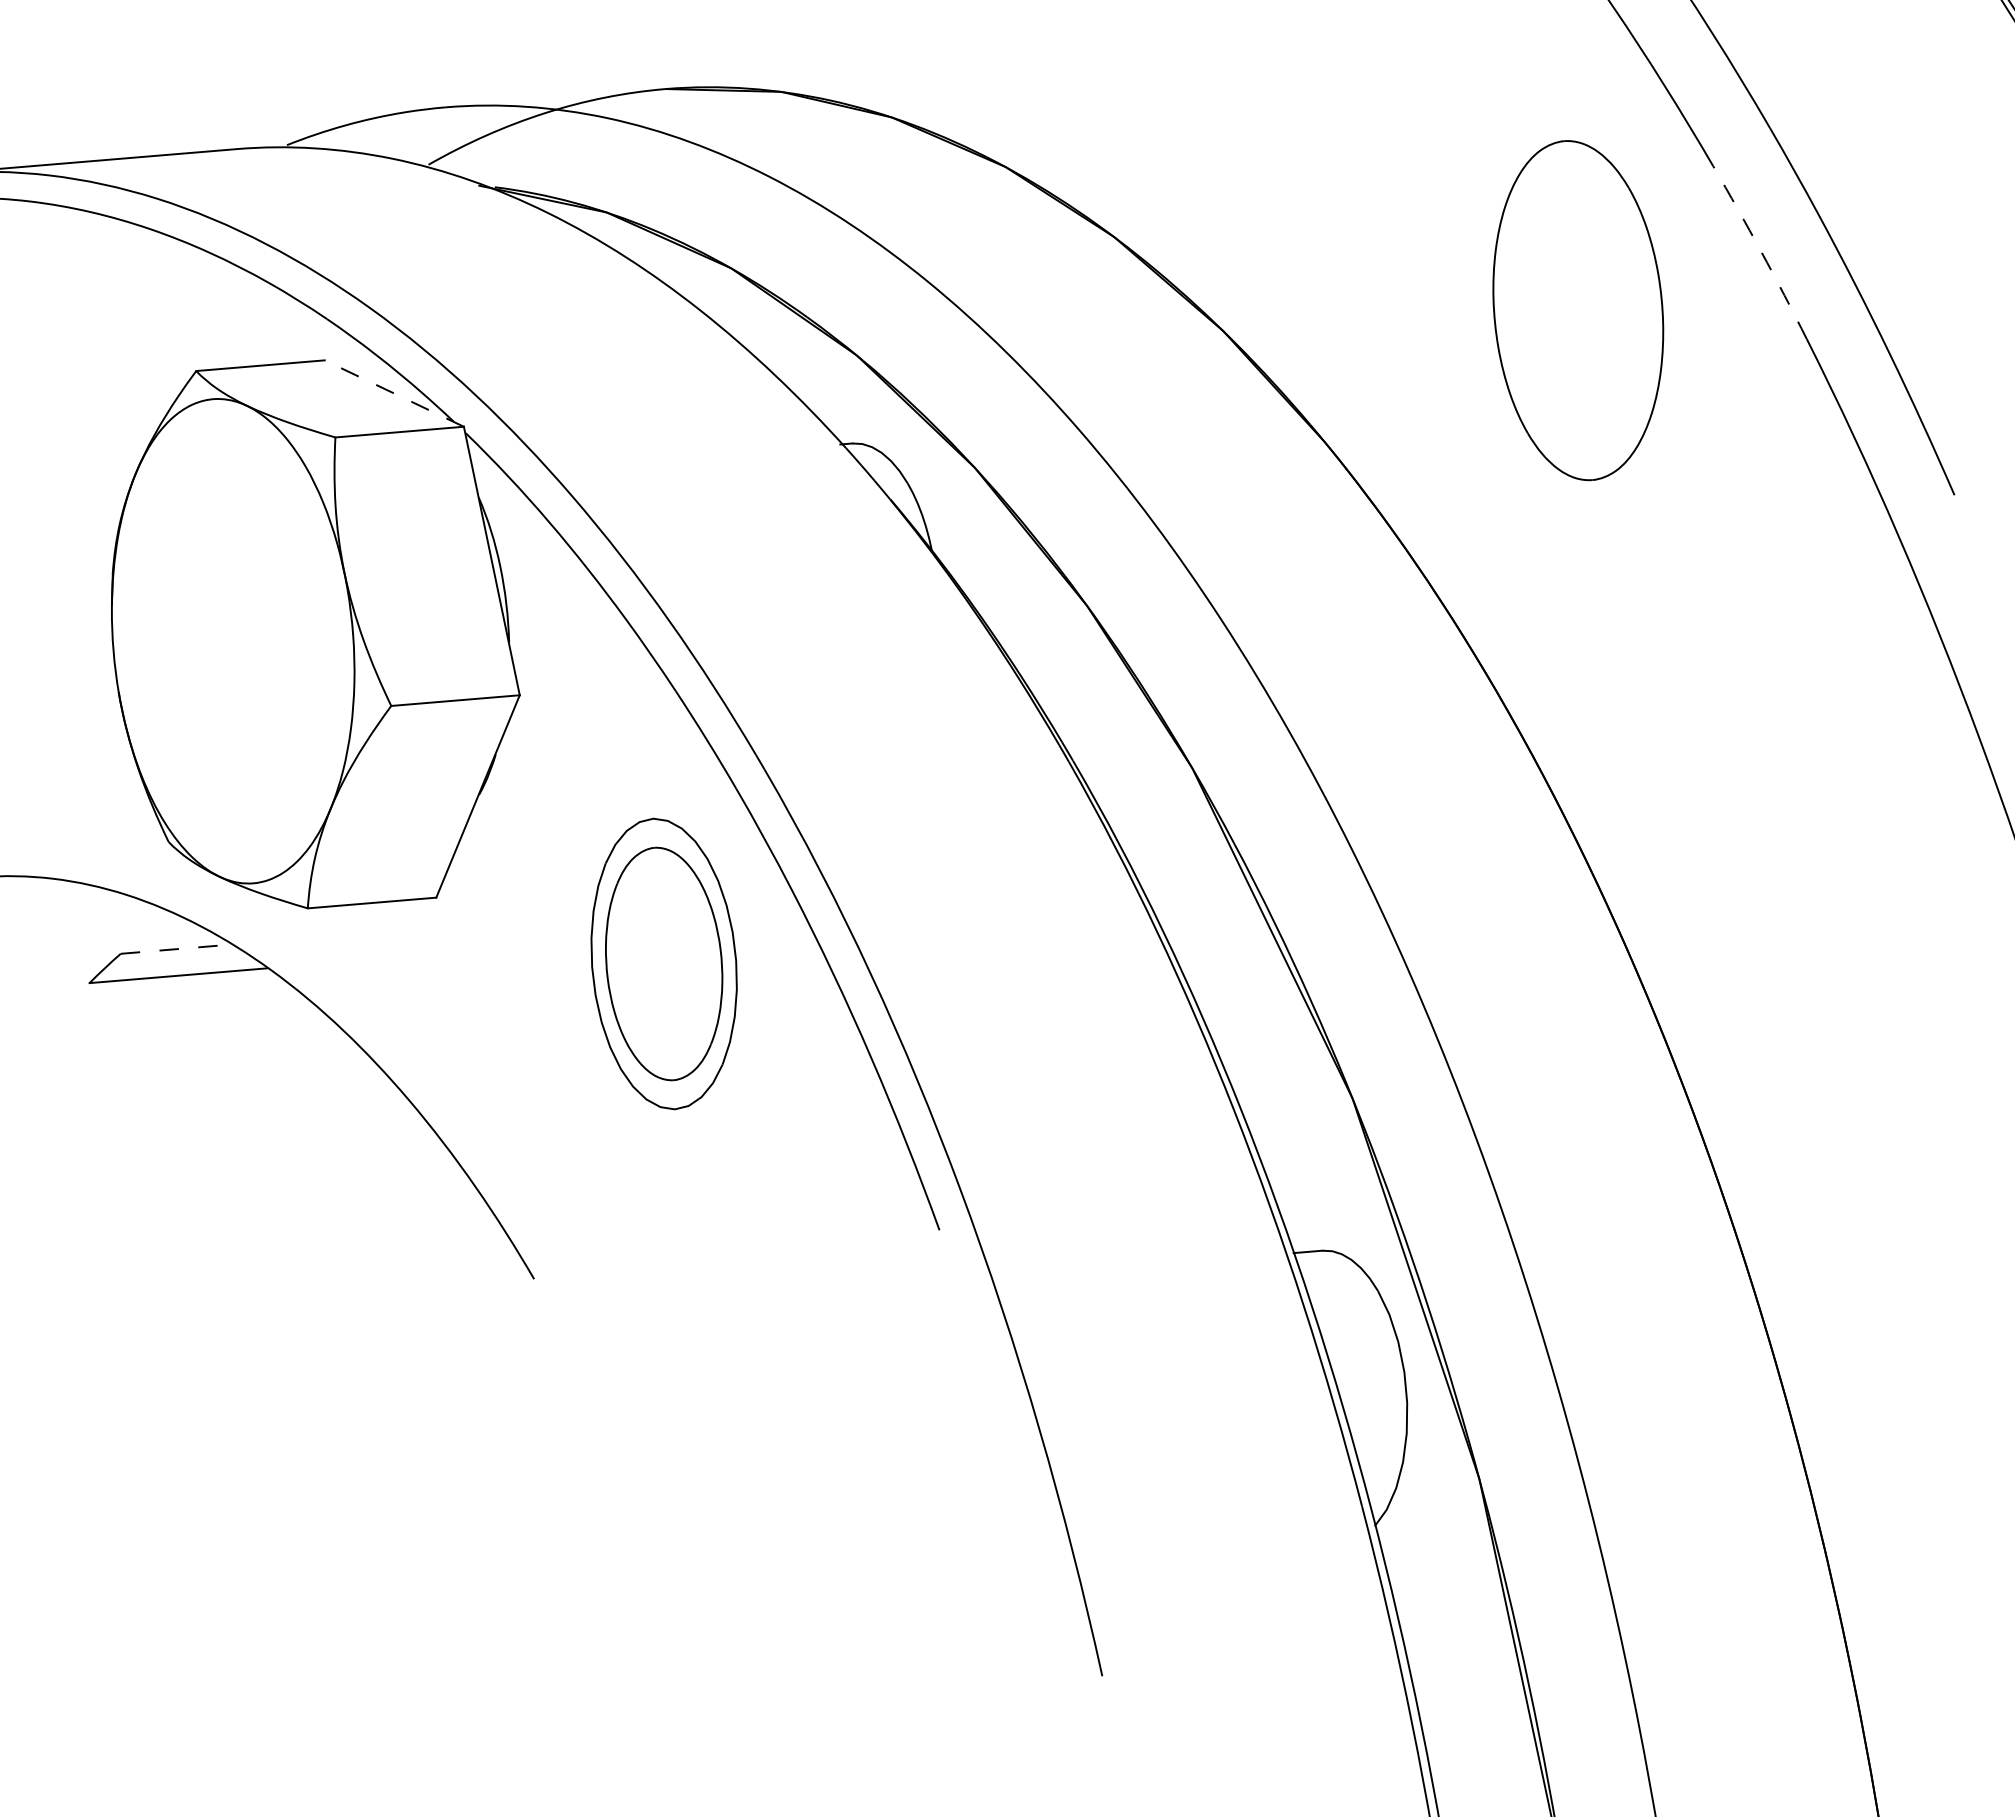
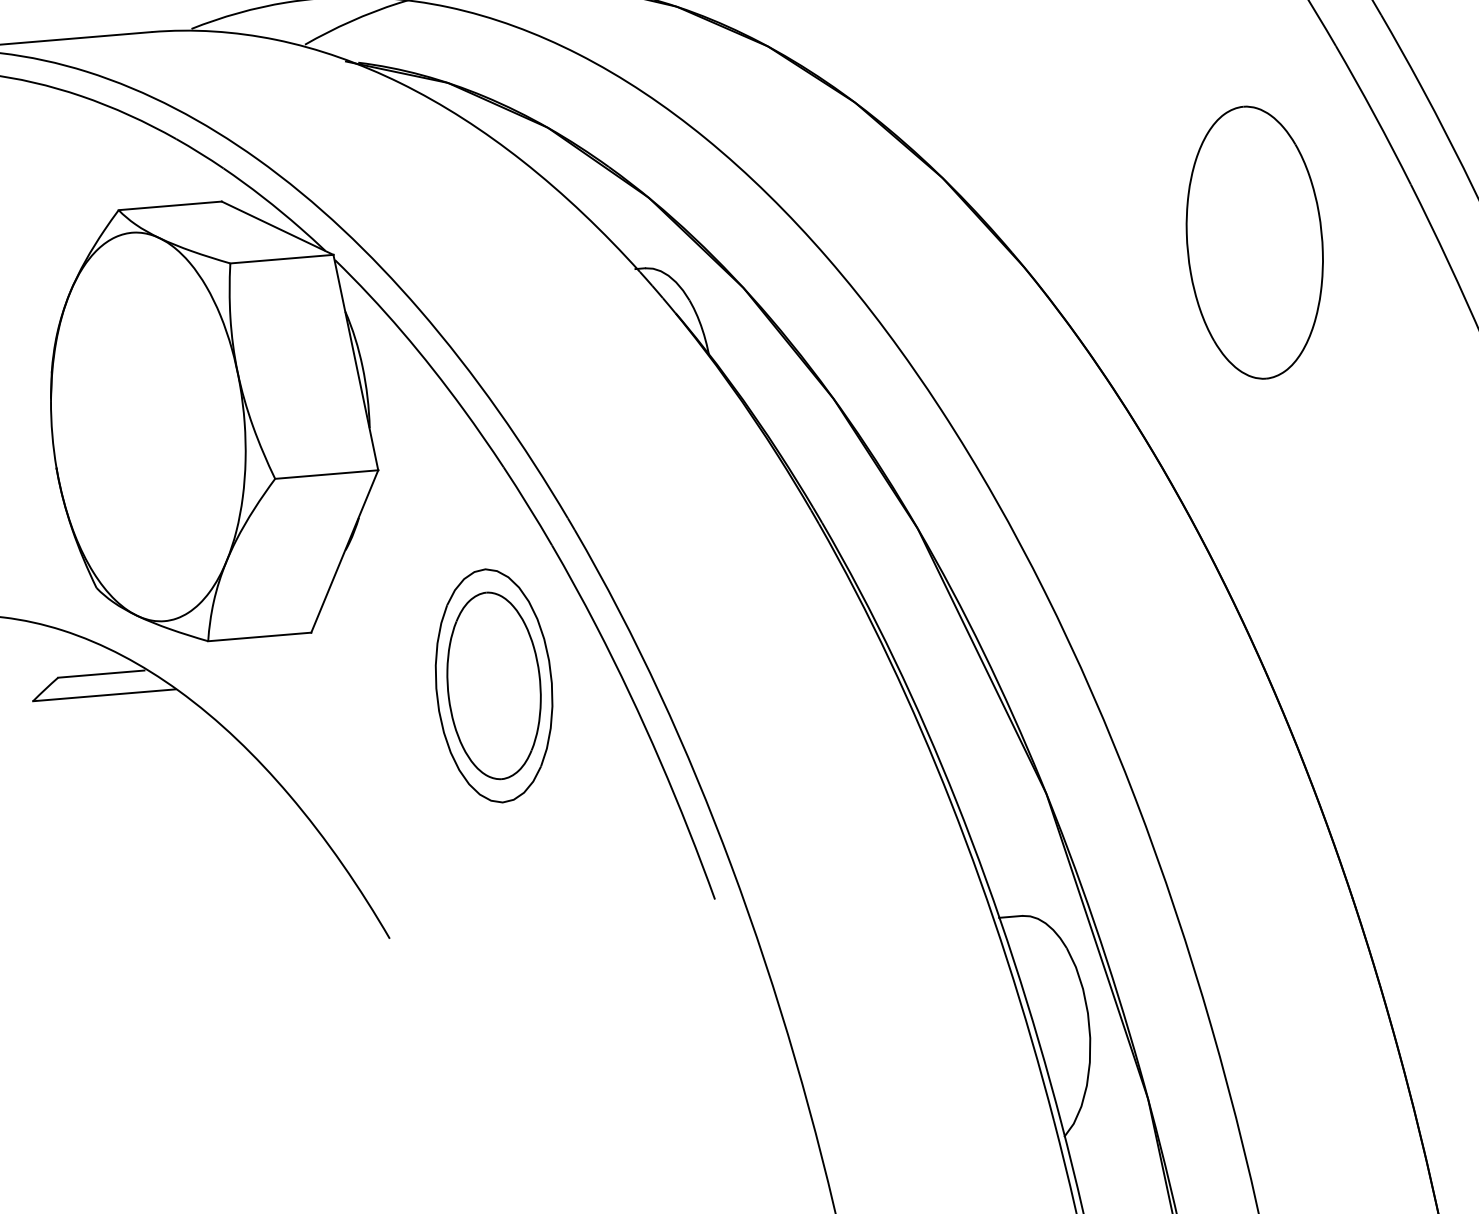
arc: (1761, 252) -> (1374, 115), dashed -> solid
part: (1578, 310) -> (1254, 242), moved
line: (393, 393) -> (276, 228), dashed -> solid
line: (174, 949) -> (101, 674), dashed -> solid

